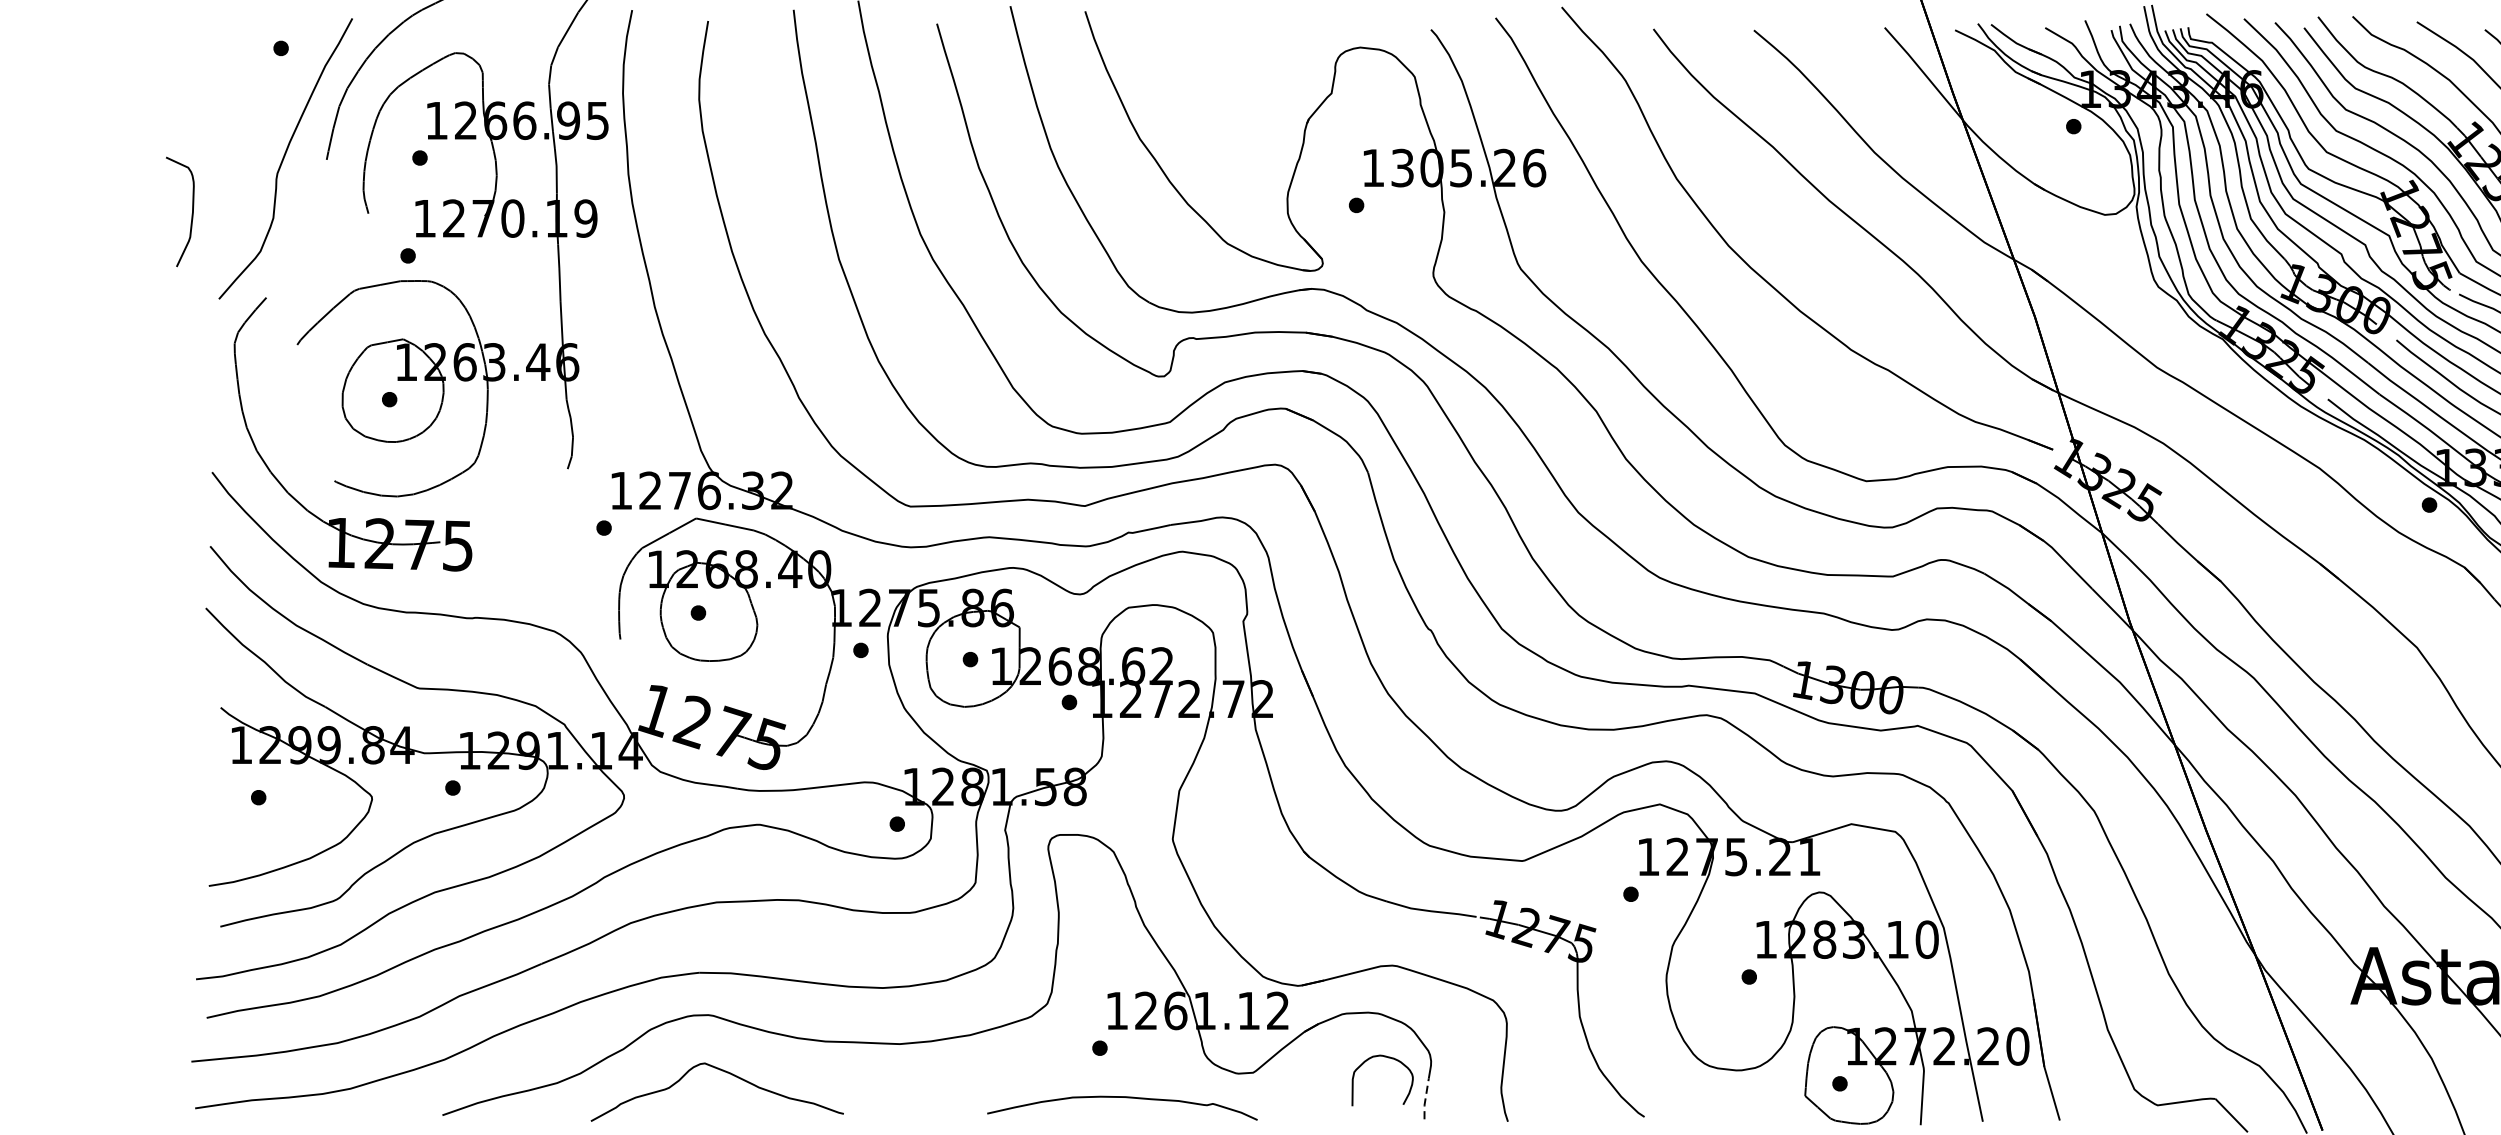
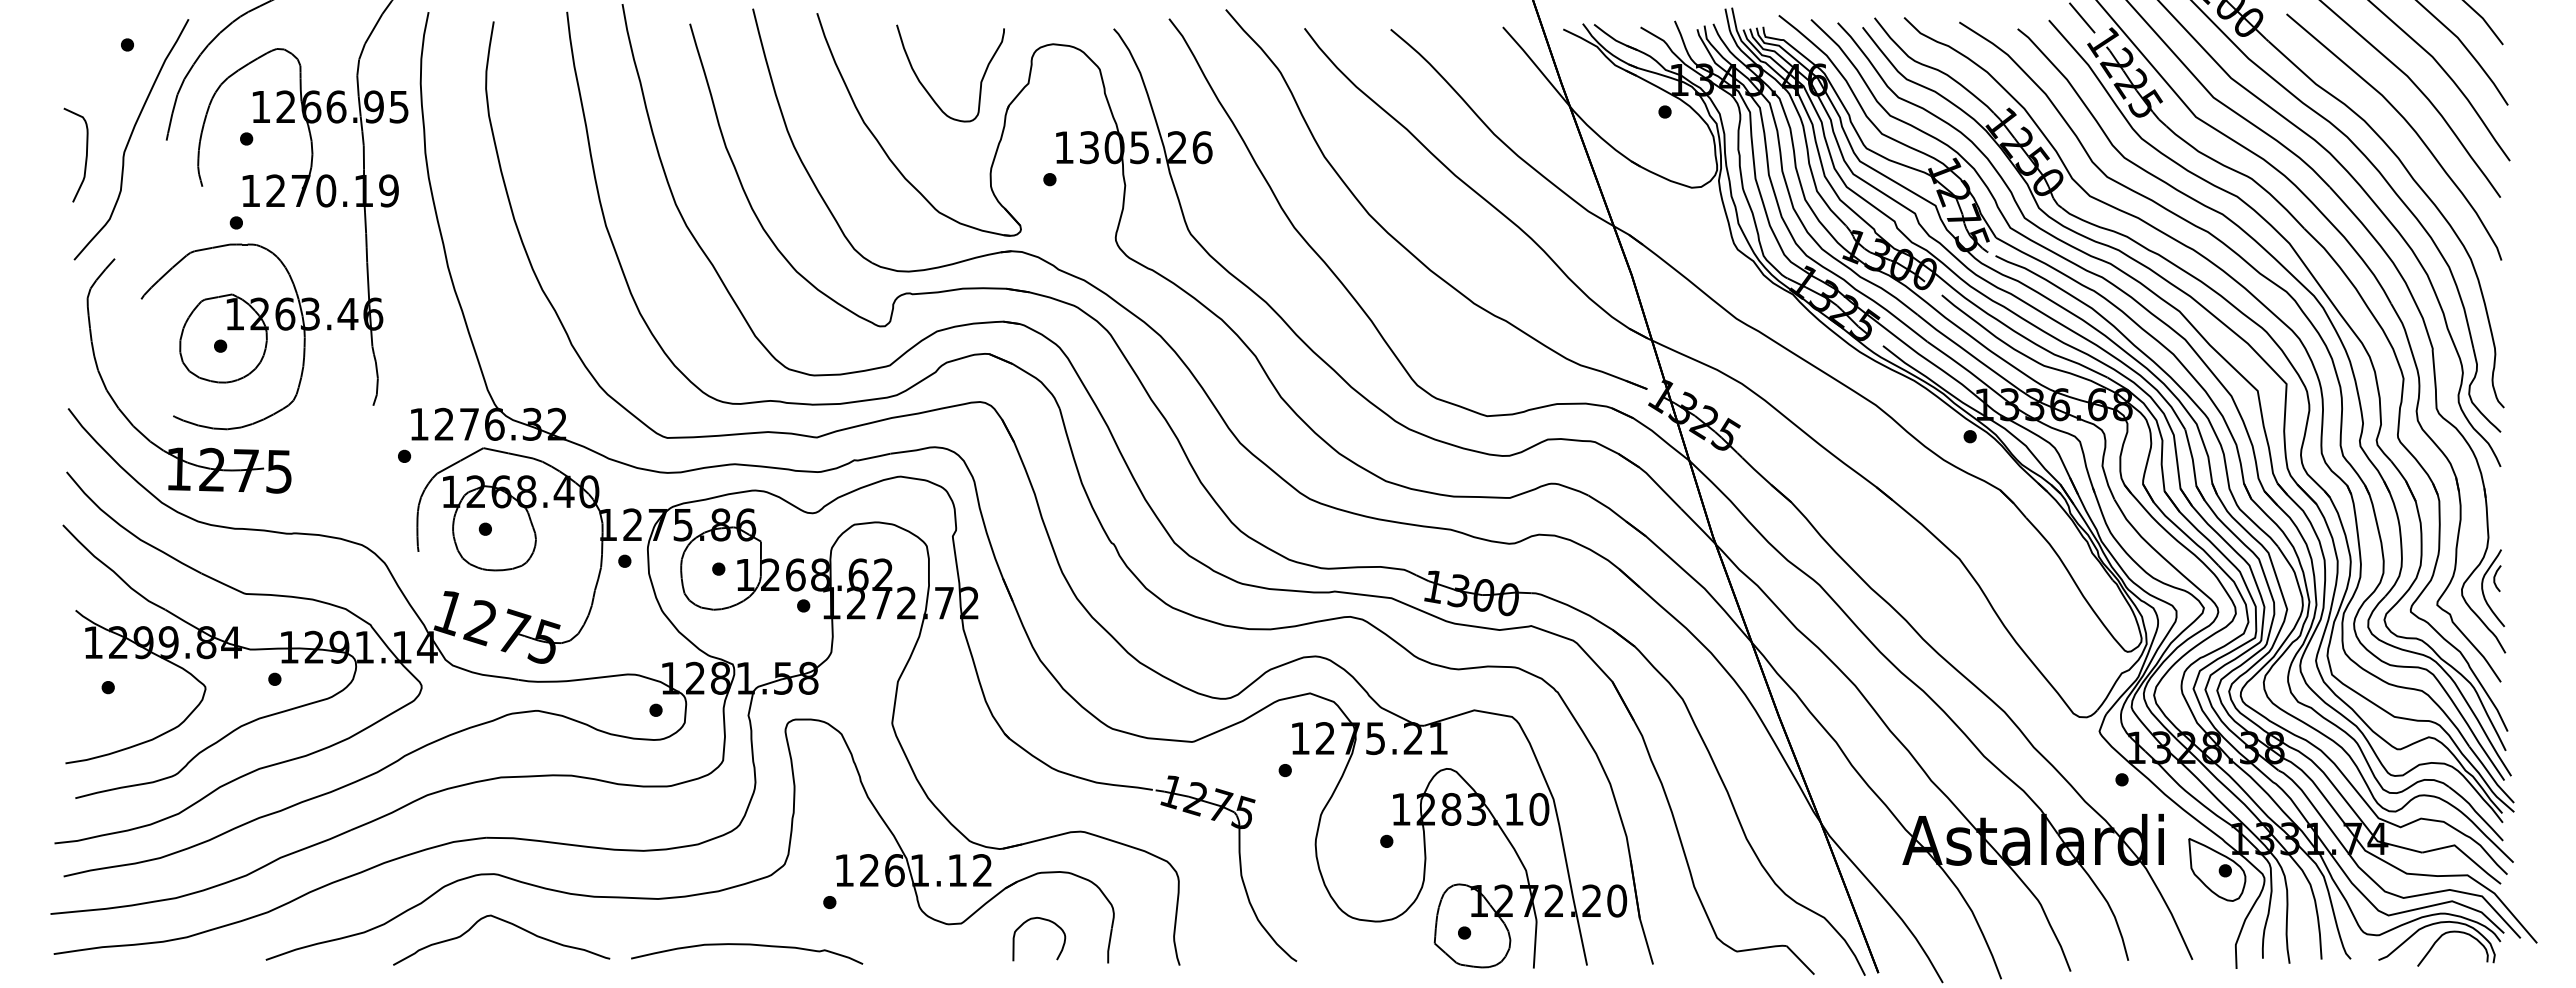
curve: (1215, 102) -> (928, 91), added
curve: (191, 213) -> (85, 156), moved
curve: (1388, 1058) -> (1044, 920), moved
curve: (1122, 1098) -> (747, 945), moved
line: (1426, 1099) -> (1109, 946), dashed -> solid

